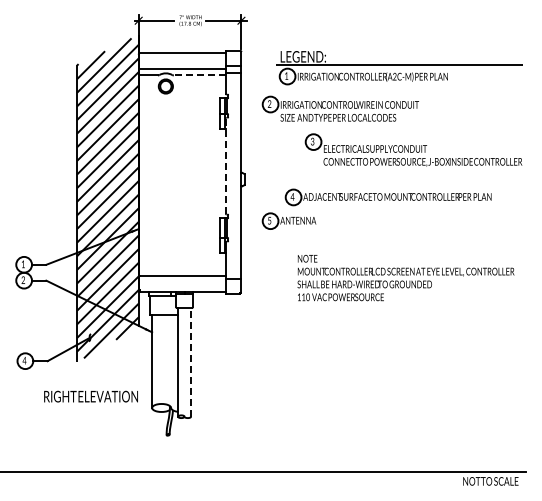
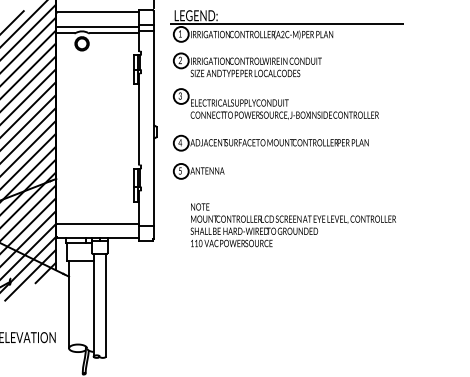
part: (399, 68) -> (287, 26), moved
line: (199, 75) -> (113, 33), dashed -> solid
part: (413, 149) -> (275, 103), moved
line: (225, 166) -> (138, 119), dashed -> solid
part: (387, 197) -> (270, 143), moved
text: (405, 278) -> (292, 225), moved
line: (190, 361) -> (105, 304), dashed -> solid

